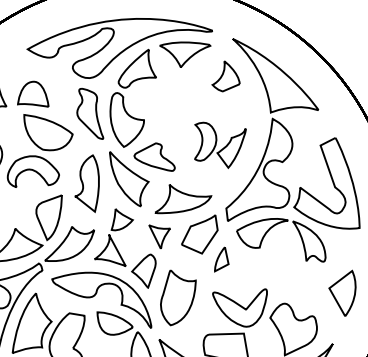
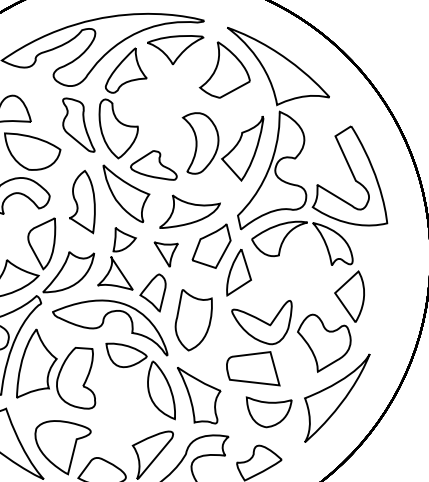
part: (226, 76) -> (224, 69), size x1.67
part: (218, 145) -> (222, 146), size x1.43
part: (222, 259) -> (238, 272), size x1.67
part: (342, 292) -> (349, 296), moved

